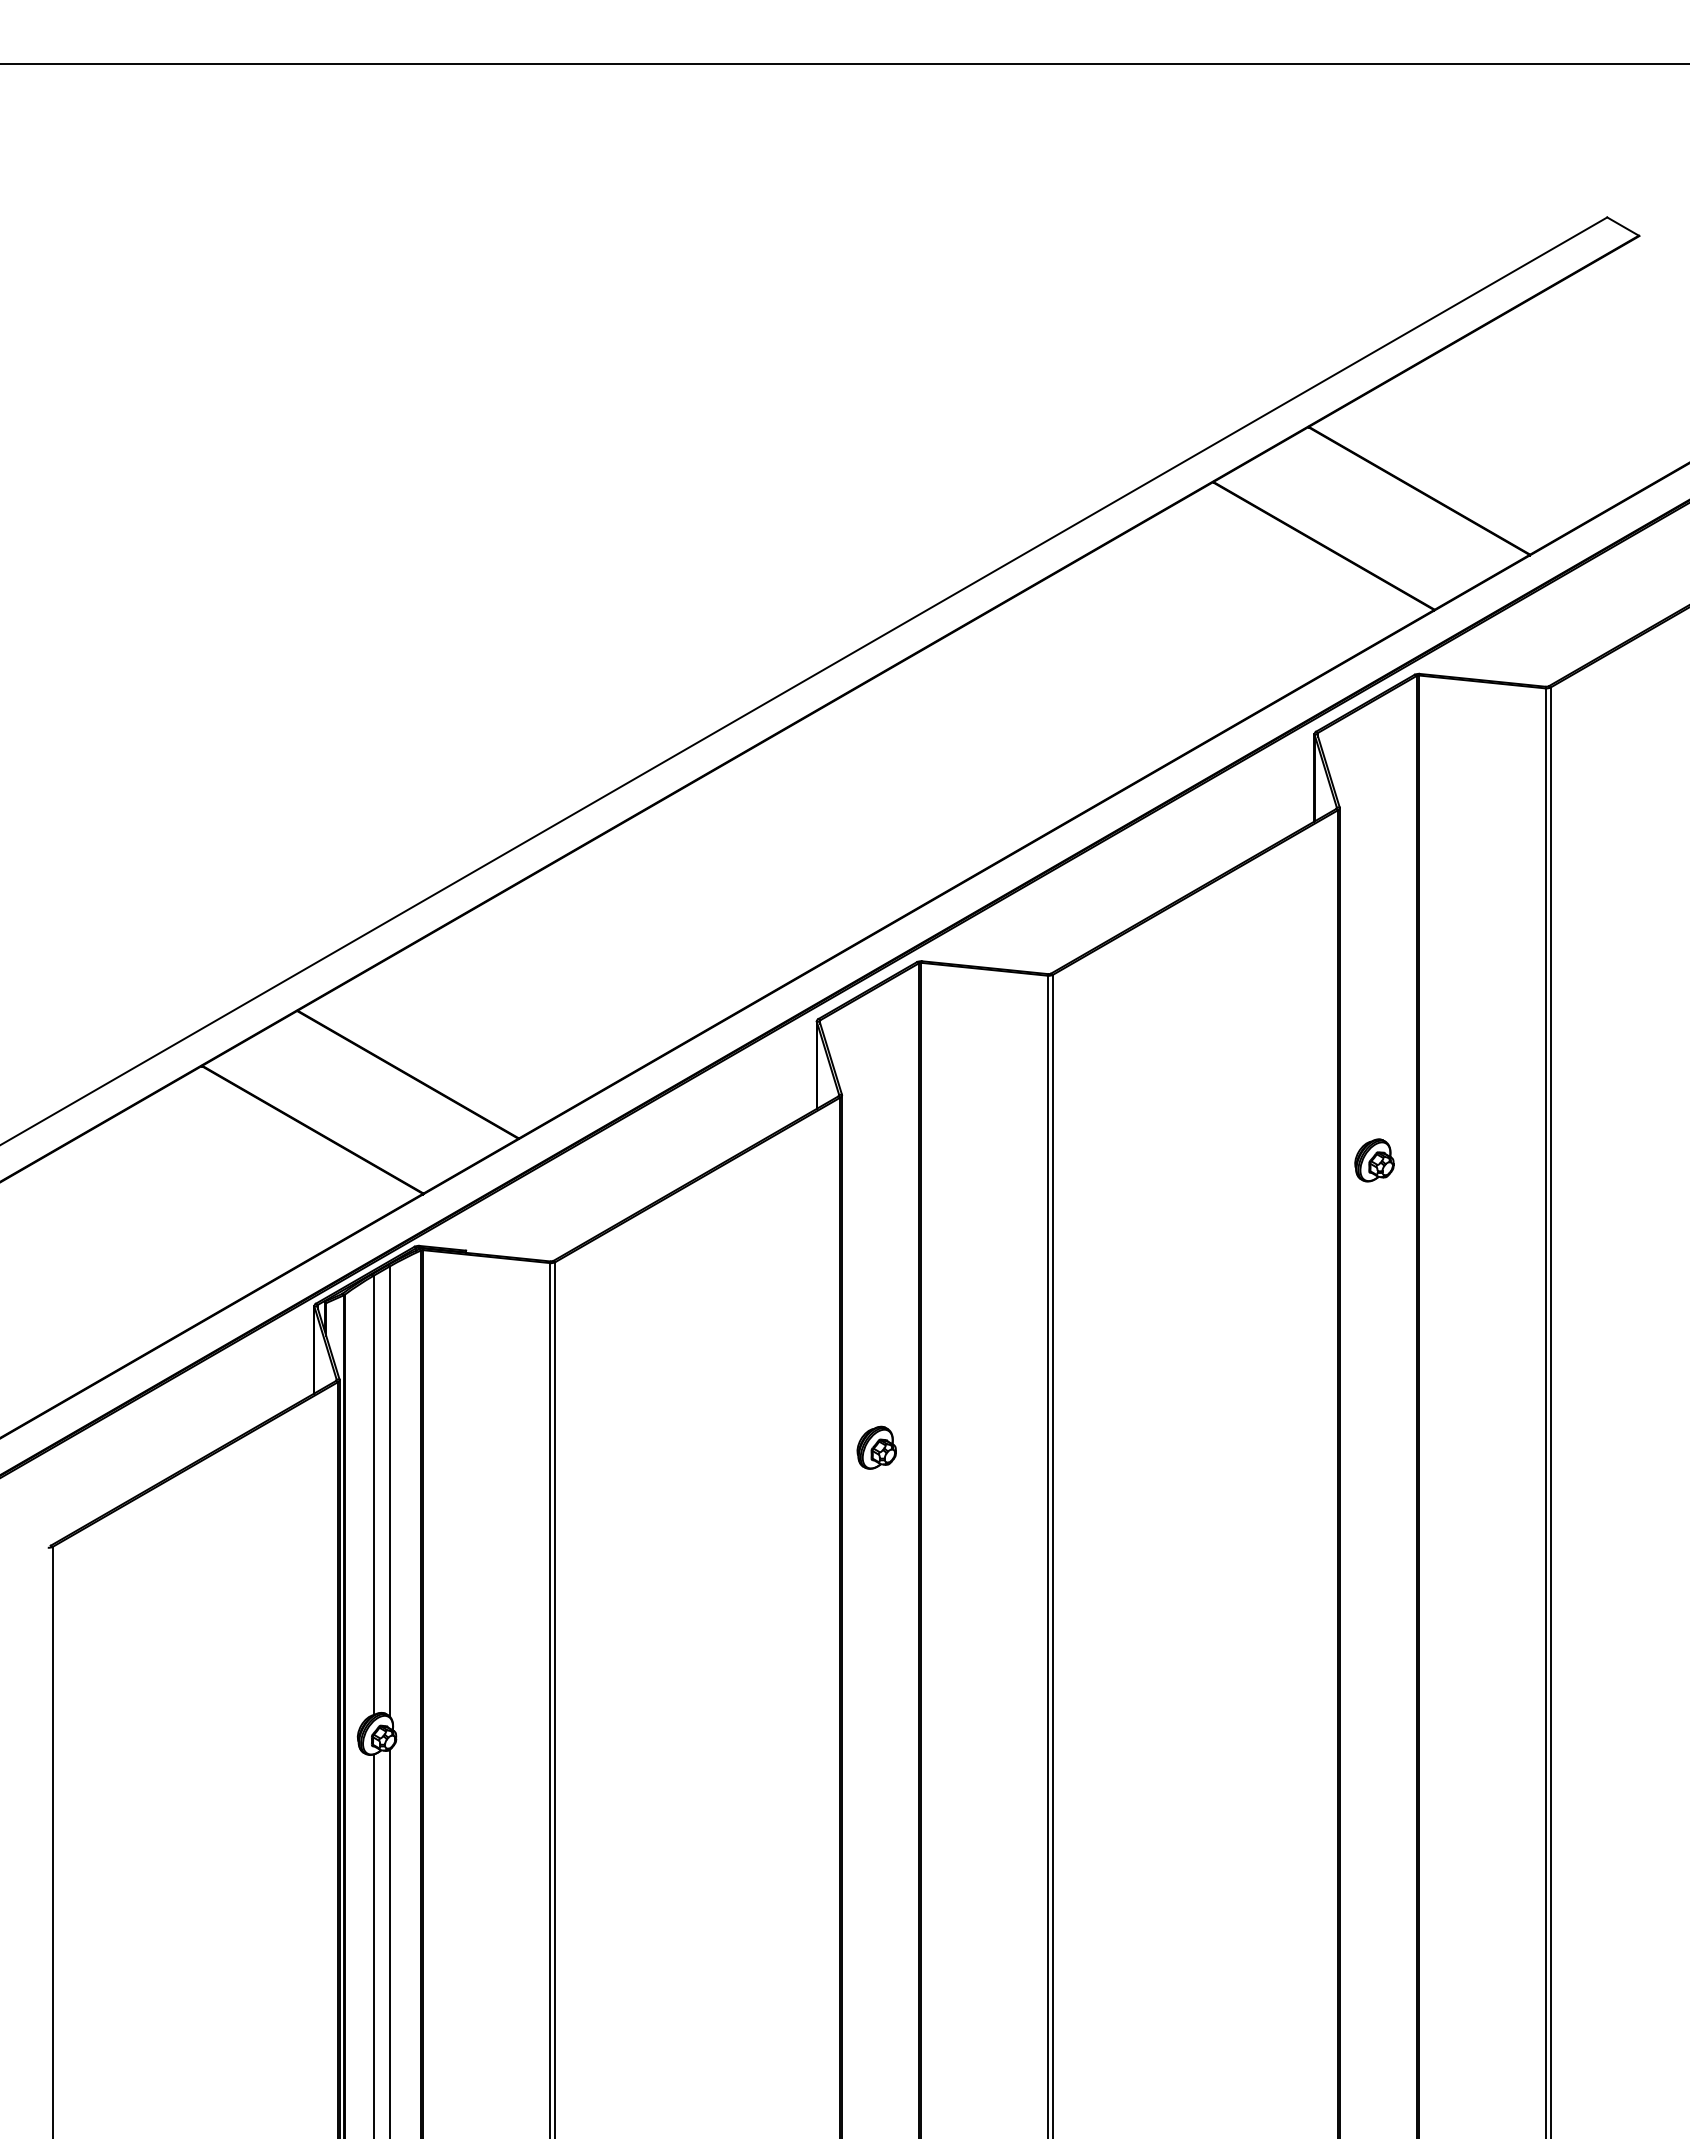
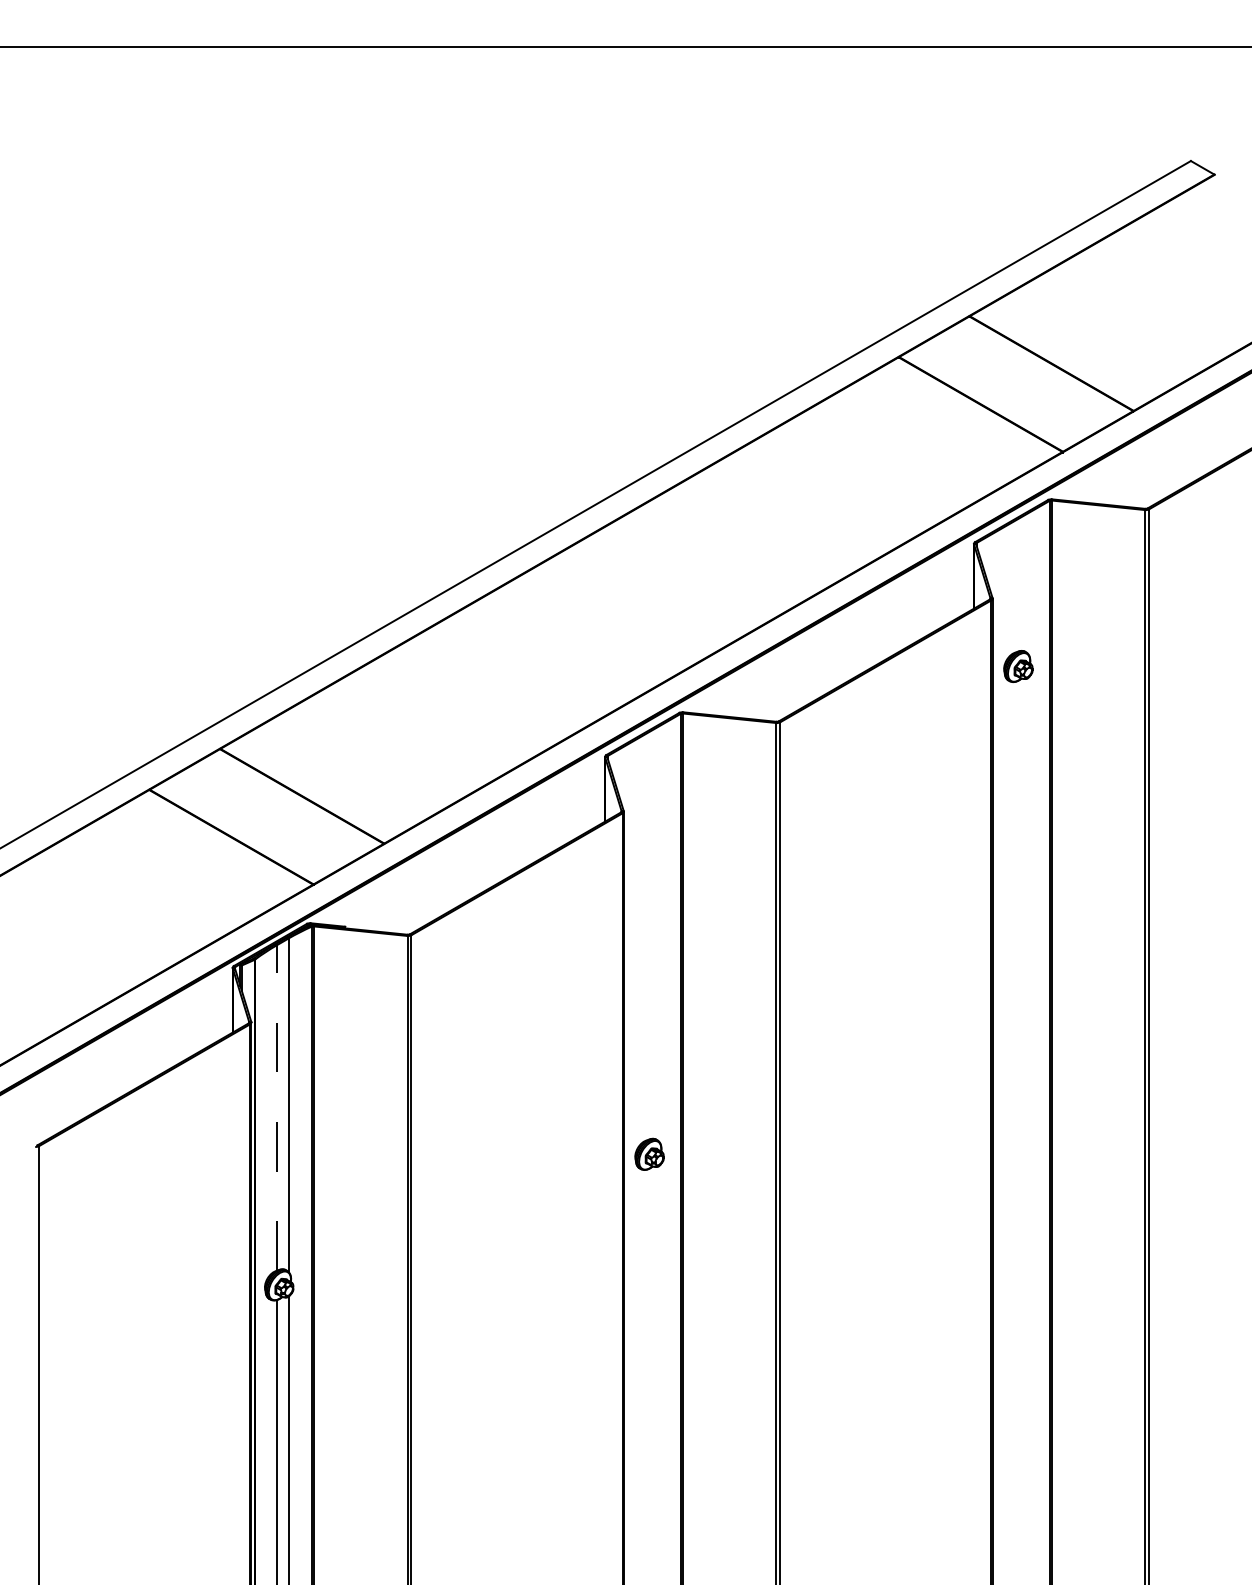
part: (1374, 1160) -> (1018, 666), moved
part: (876, 1447) -> (649, 1154), moved
line: (373, 1495) -> (276, 1108), solid -> dashed

